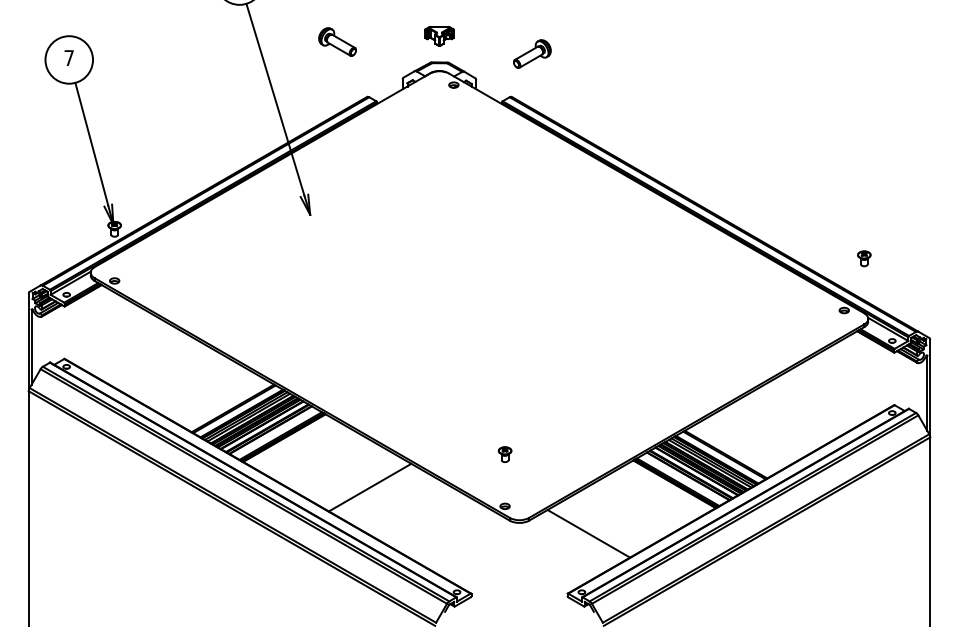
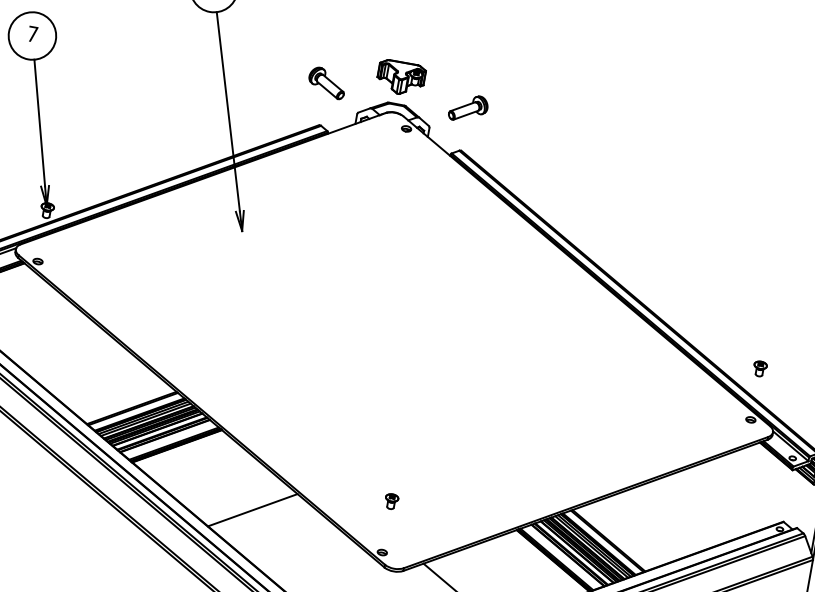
part: (439, 36) -> (401, 78), size x1.67
part: (337, 41) -> (327, 82), moved
part: (532, 53) -> (468, 107), moved
part: (864, 258) -> (760, 368), moved

